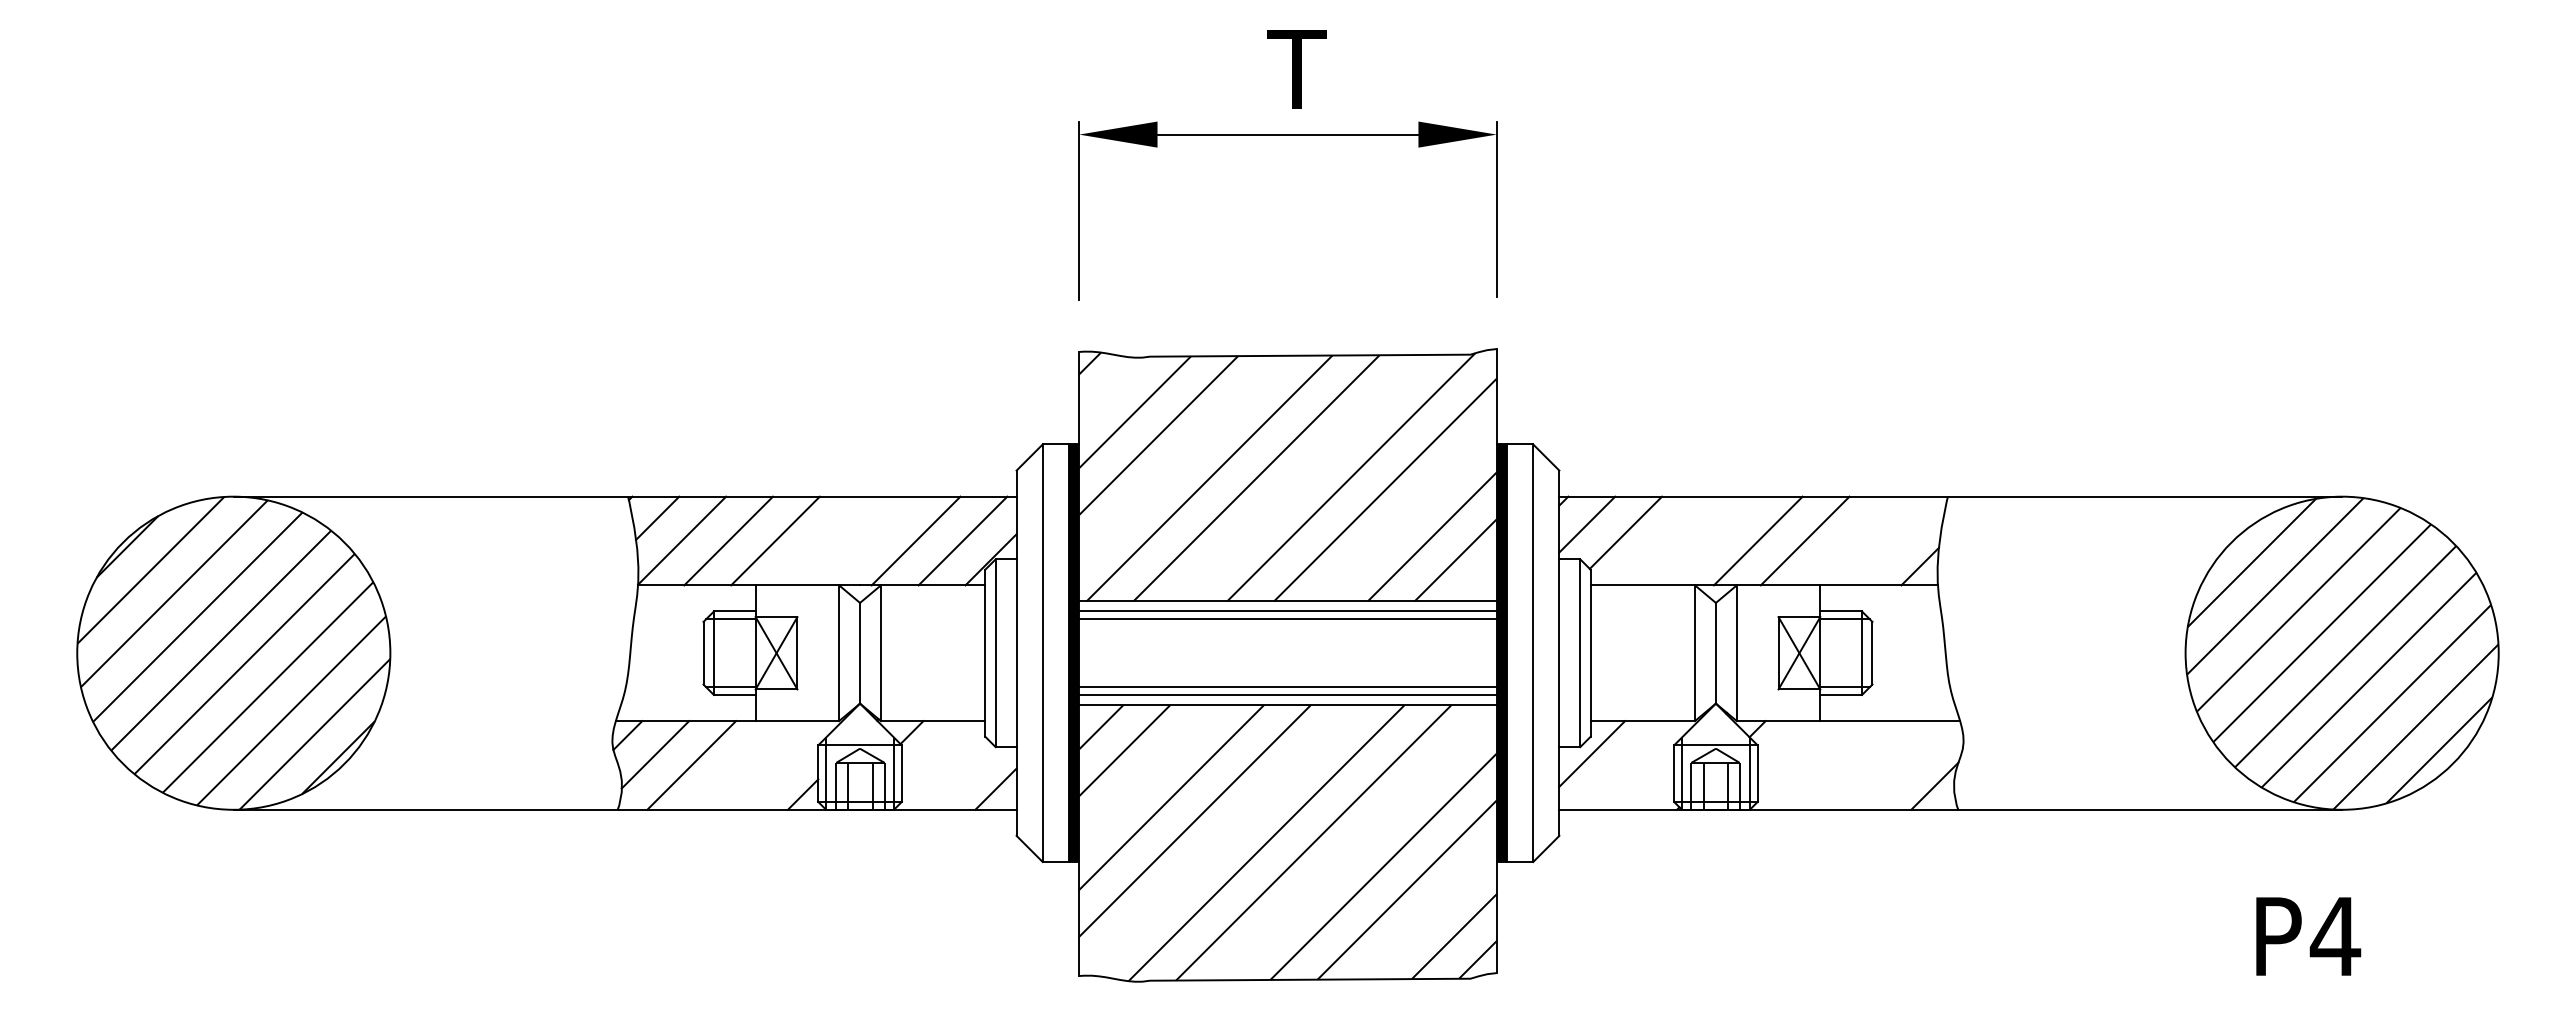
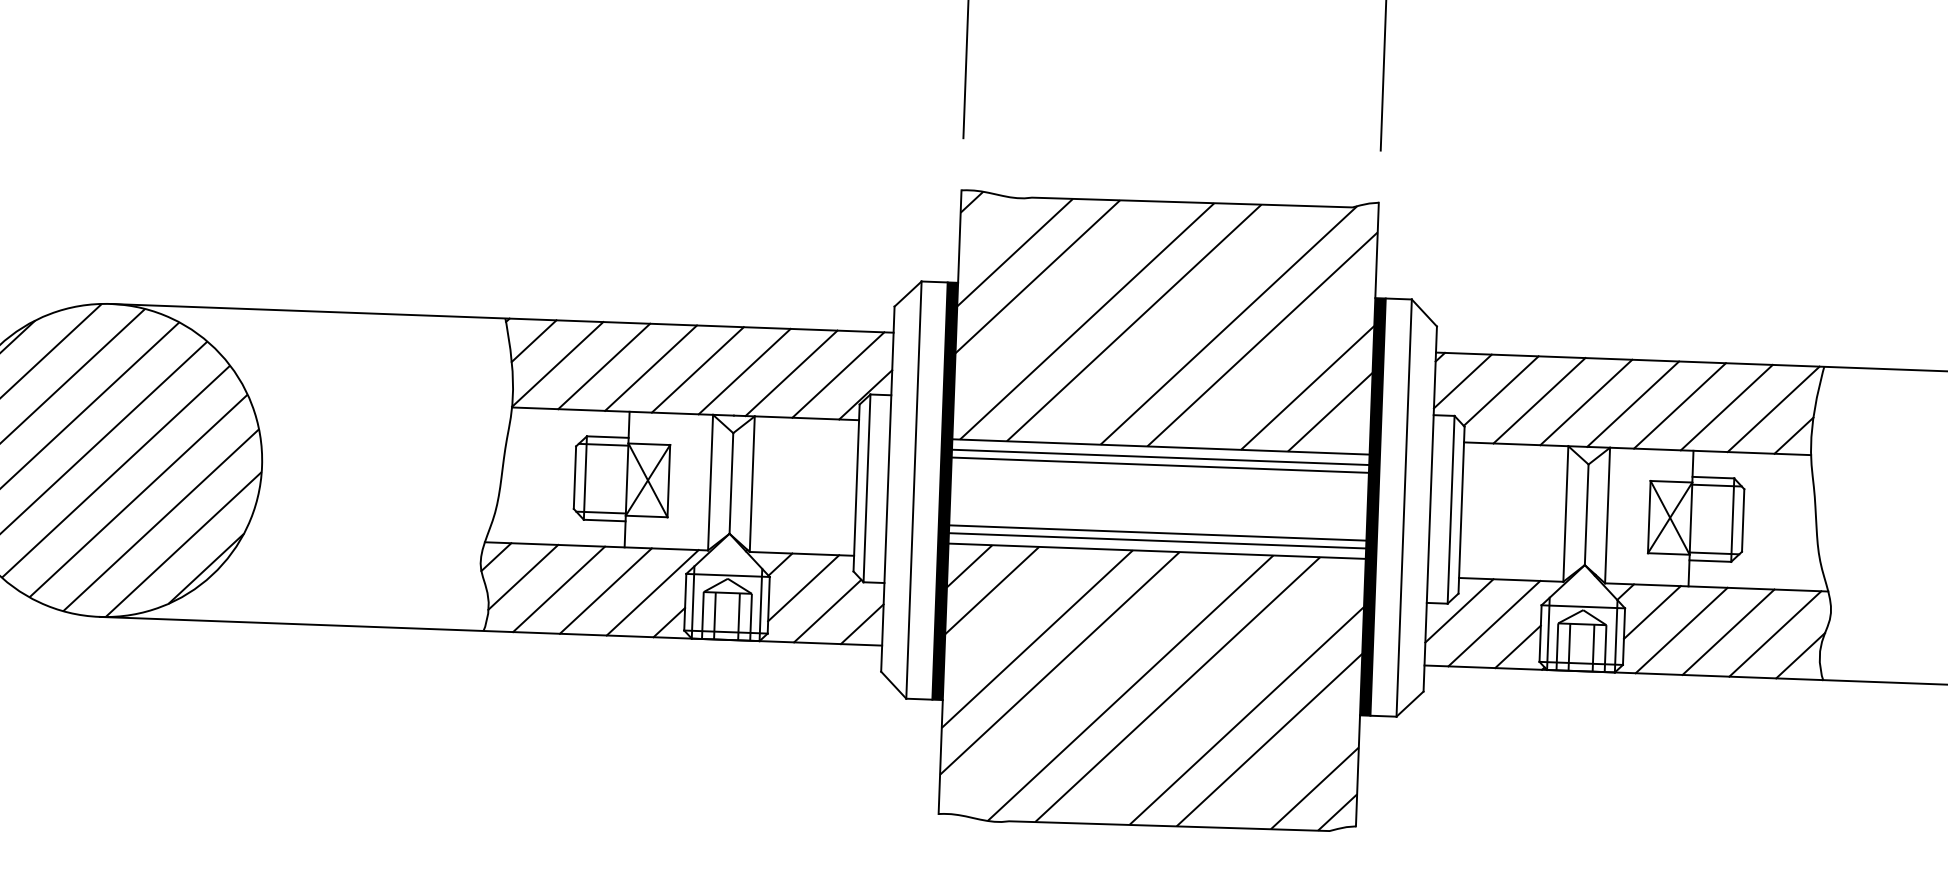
line: (822, 540) -> (698, 369), added
line: (868, 540) -> (743, 371), added
line: (1664, 540) -> (1539, 400), added
line: (1711, 540) -> (1586, 401), added
line: (1851, 540) -> (1726, 407), added
line: (1898, 540) -> (1773, 408), added
line: (1784, 748) -> (1651, 612), added
line: (935, 755) -> (803, 588), added
line: (738, 765) -> (605, 591), added
line: (785, 765) -> (652, 592), added
line: (1627, 765) -> (1494, 623), added
line: (1814, 765) -> (1681, 630), added
line: (1861, 765) -> (1728, 632), added
line: (1908, 765) -> (1775, 634), added
line: (960, 776) -> (827, 610), added
line: (1652, 787) -> (1518, 646), added

